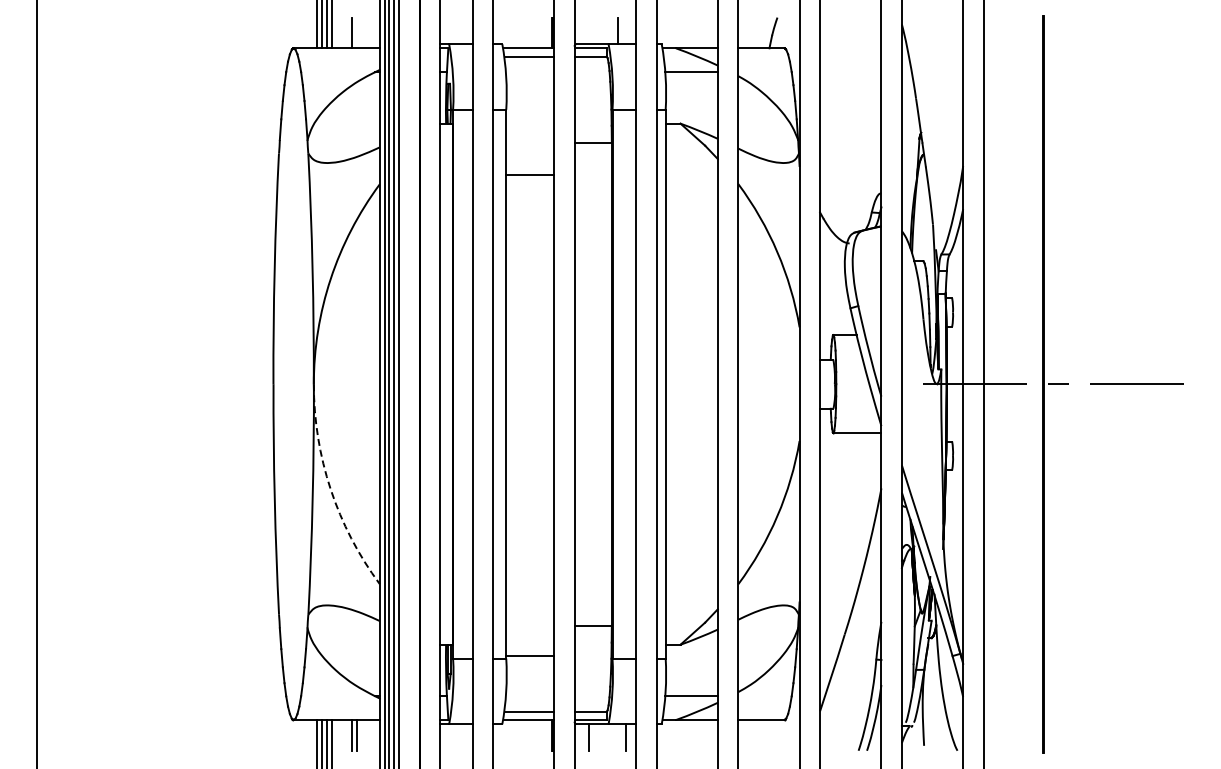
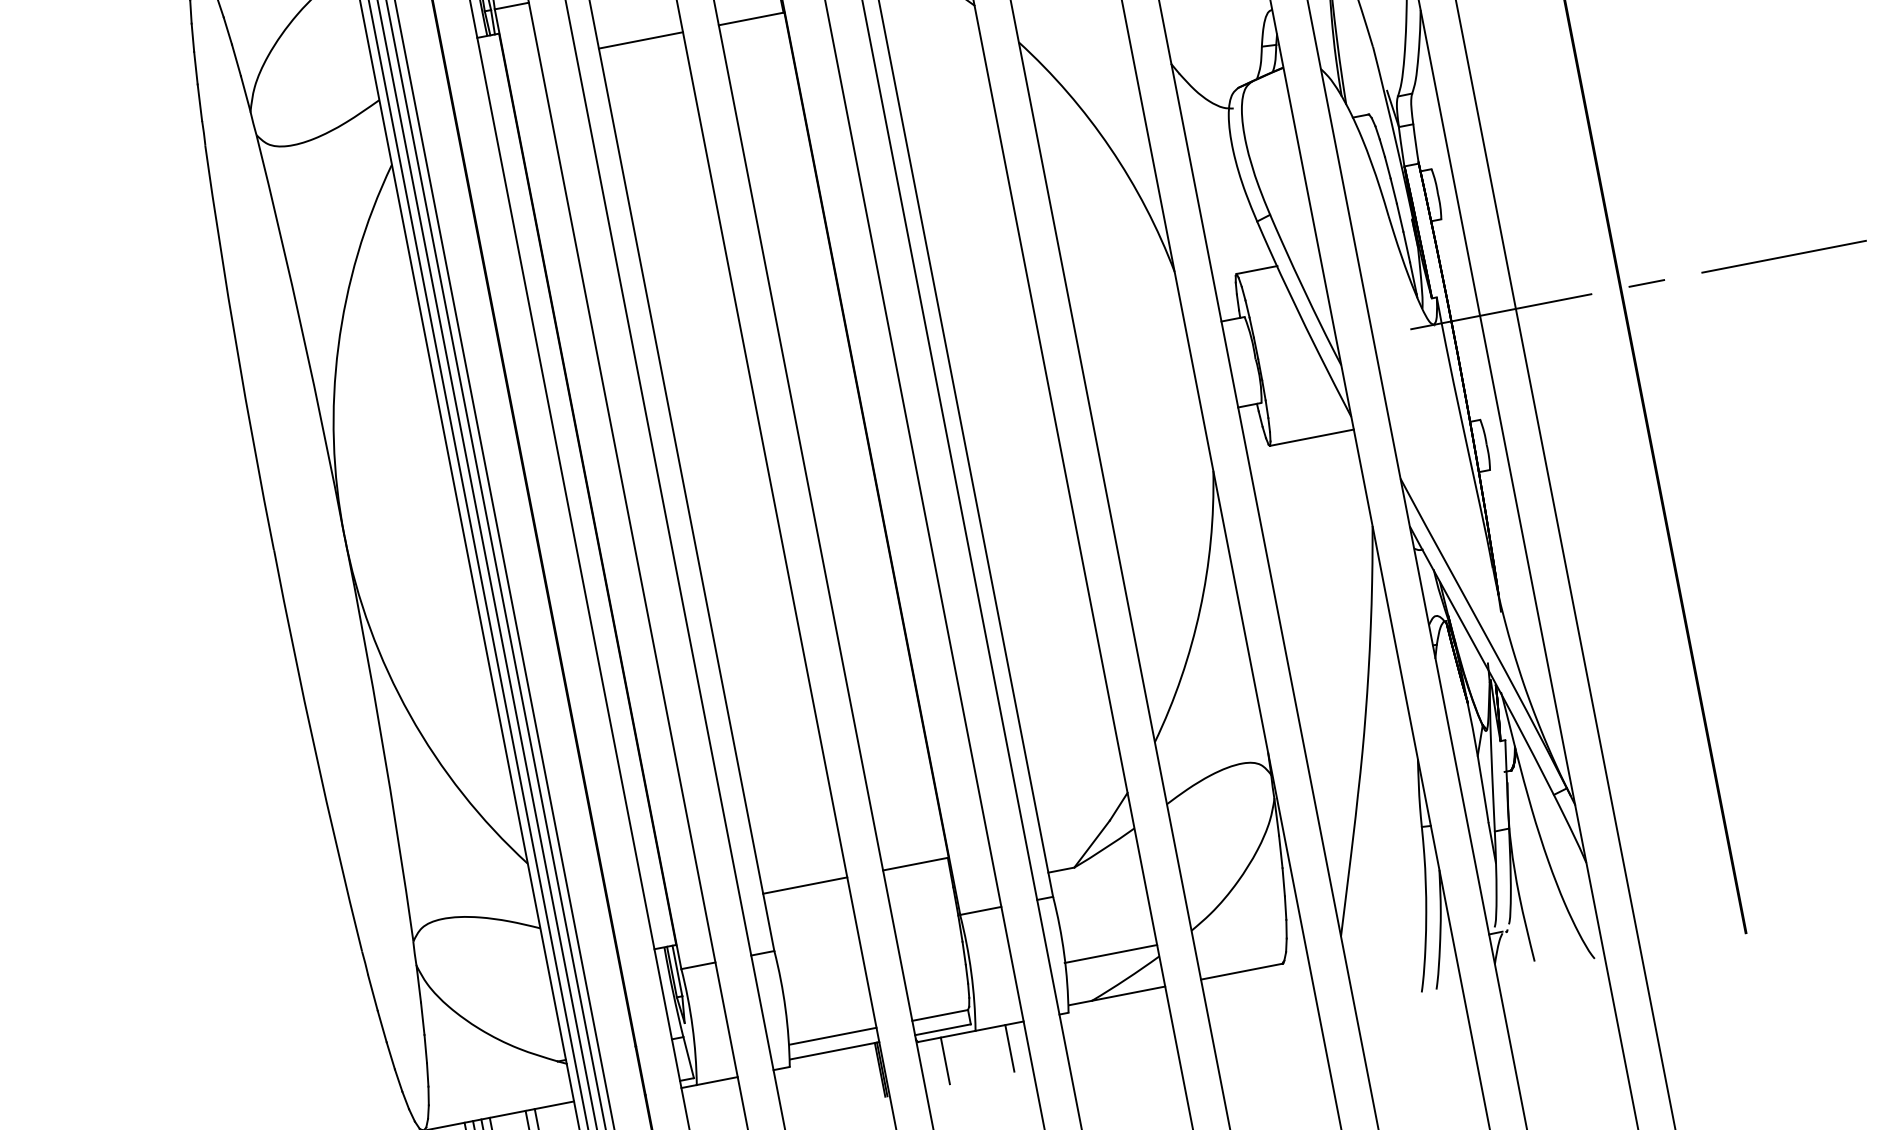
line: (530, 174) -> (641, 40), moved
arc: (330, 489) -> (409, 715), dashed -> solid
line: (530, 655) -> (805, 884), moved

